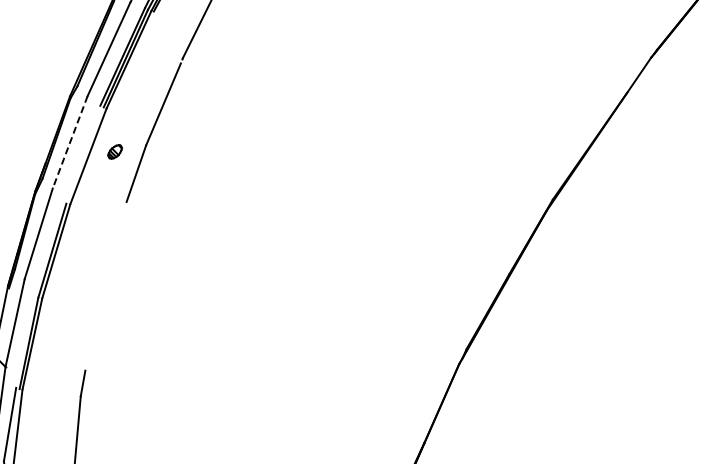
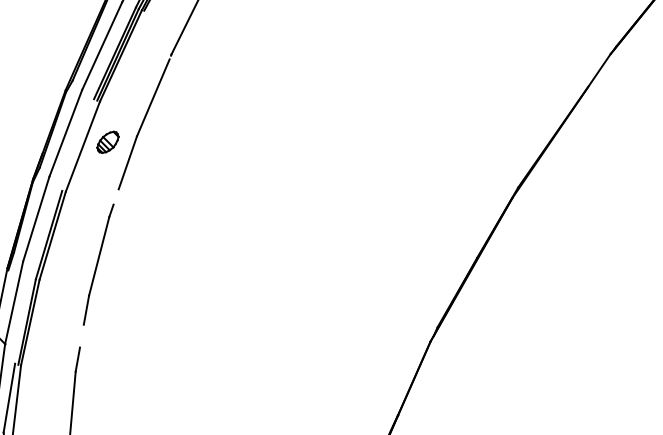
line: (70, 142) -> (66, 133), dashed -> solid
part: (114, 151) -> (107, 141), size x1.67
part: (104, 282) -> (97, 264), added

